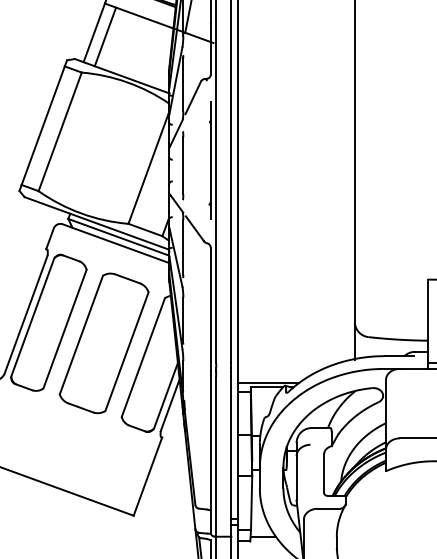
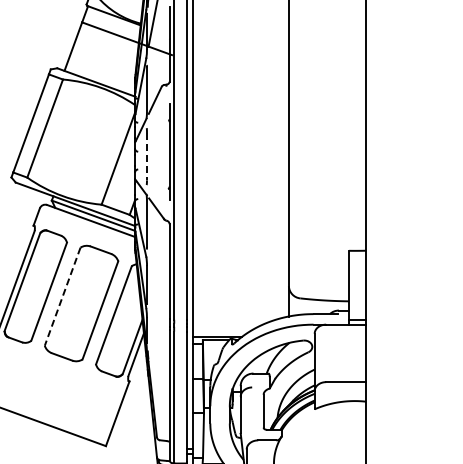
line: (105, 36) -> (82, 49), removed
line: (183, 165) -> (147, 156), solid -> dashed
line: (81, 336) -> (62, 297), solid -> dashed

